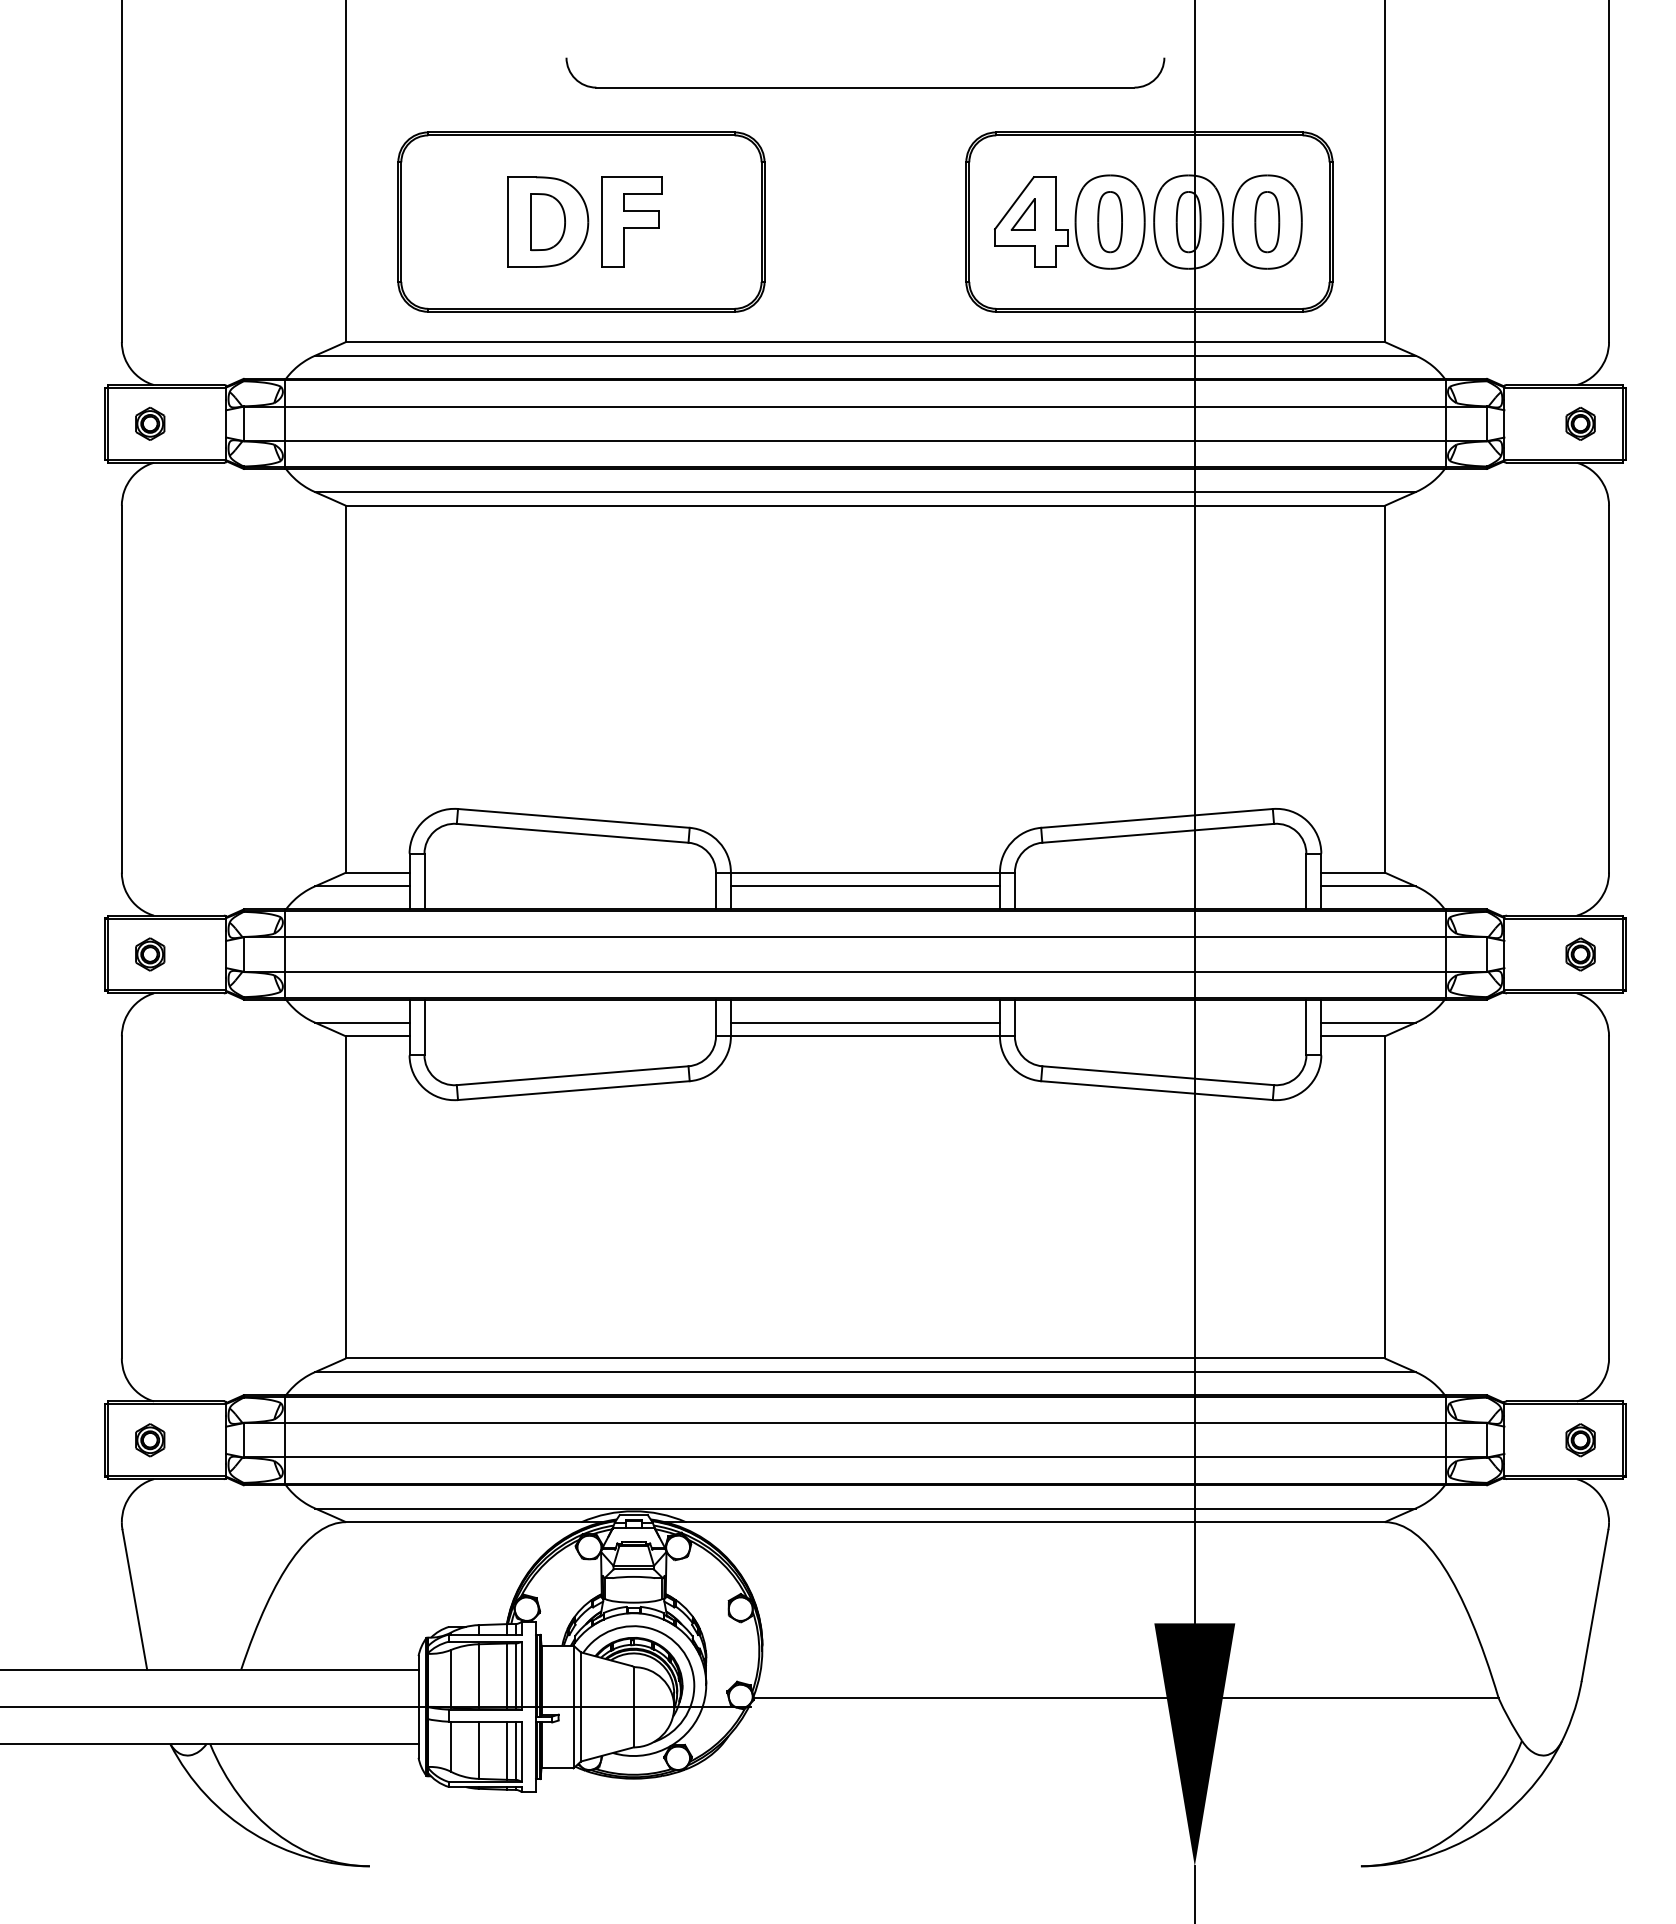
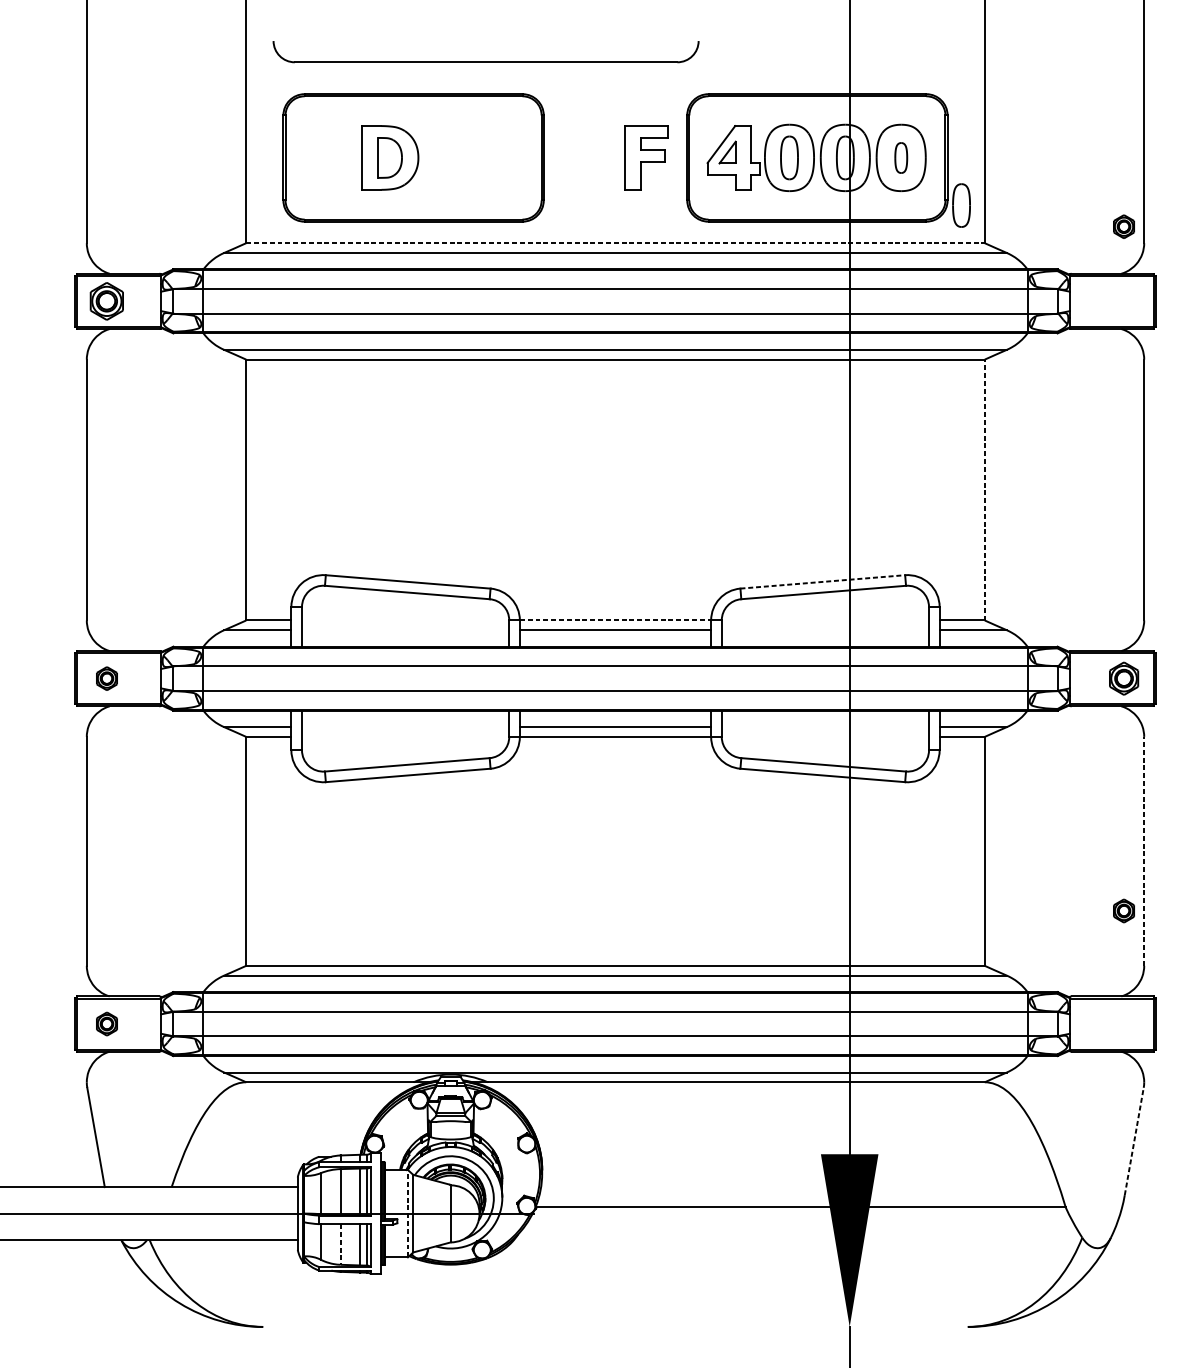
part: (865, 87) -> (486, 62), moved
part: (631, 221) -> (646, 157), moved
part: (1267, 222) -> (901, 158), size x0.7
part: (1351, 289) -> (961, 205), added
line: (865, 342) -> (615, 243), solid -> dashed
part: (150, 423) -> (107, 301), size x1.6
part: (1580, 423) -> (1123, 226), moved
line: (1384, 688) -> (984, 489), solid -> dashed
line: (1157, 818) -> (823, 581), solid -> dashed
line: (865, 872) -> (615, 620), solid -> dashed
part: (1580, 954) -> (1123, 678), size x1.4
line: (1609, 1196) -> (1144, 850), solid -> dashed
part: (1580, 1440) -> (1123, 911), moved
line: (1595, 1605) -> (1134, 1141), solid -> dashed
line: (573, 1706) -> (407, 1213), solid -> dashed
line: (478, 1750) -> (340, 1244), solid -> dashed

